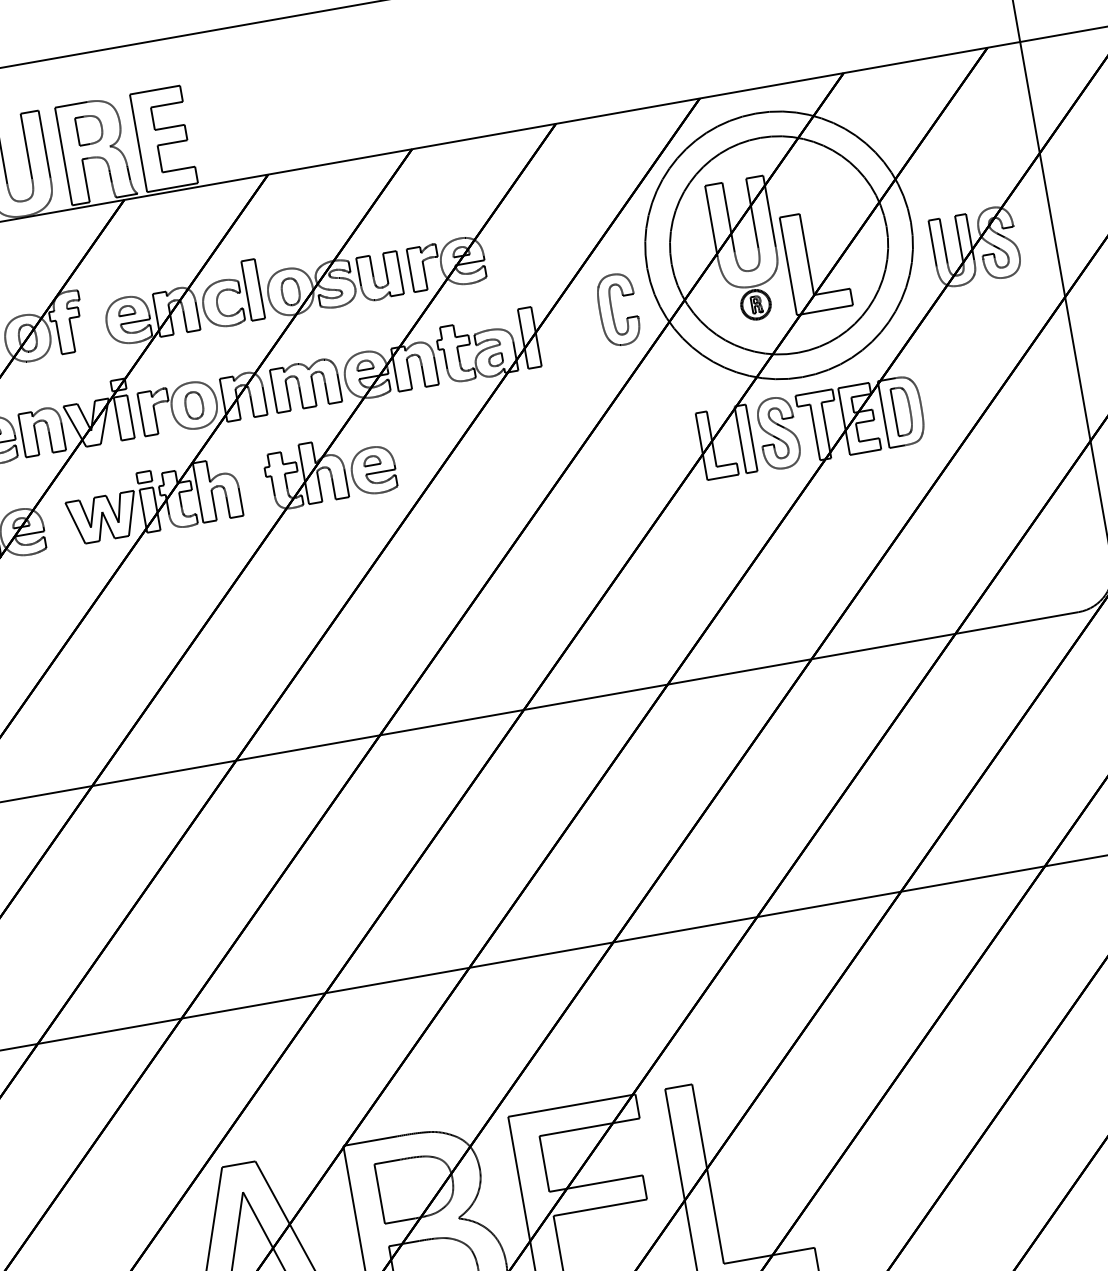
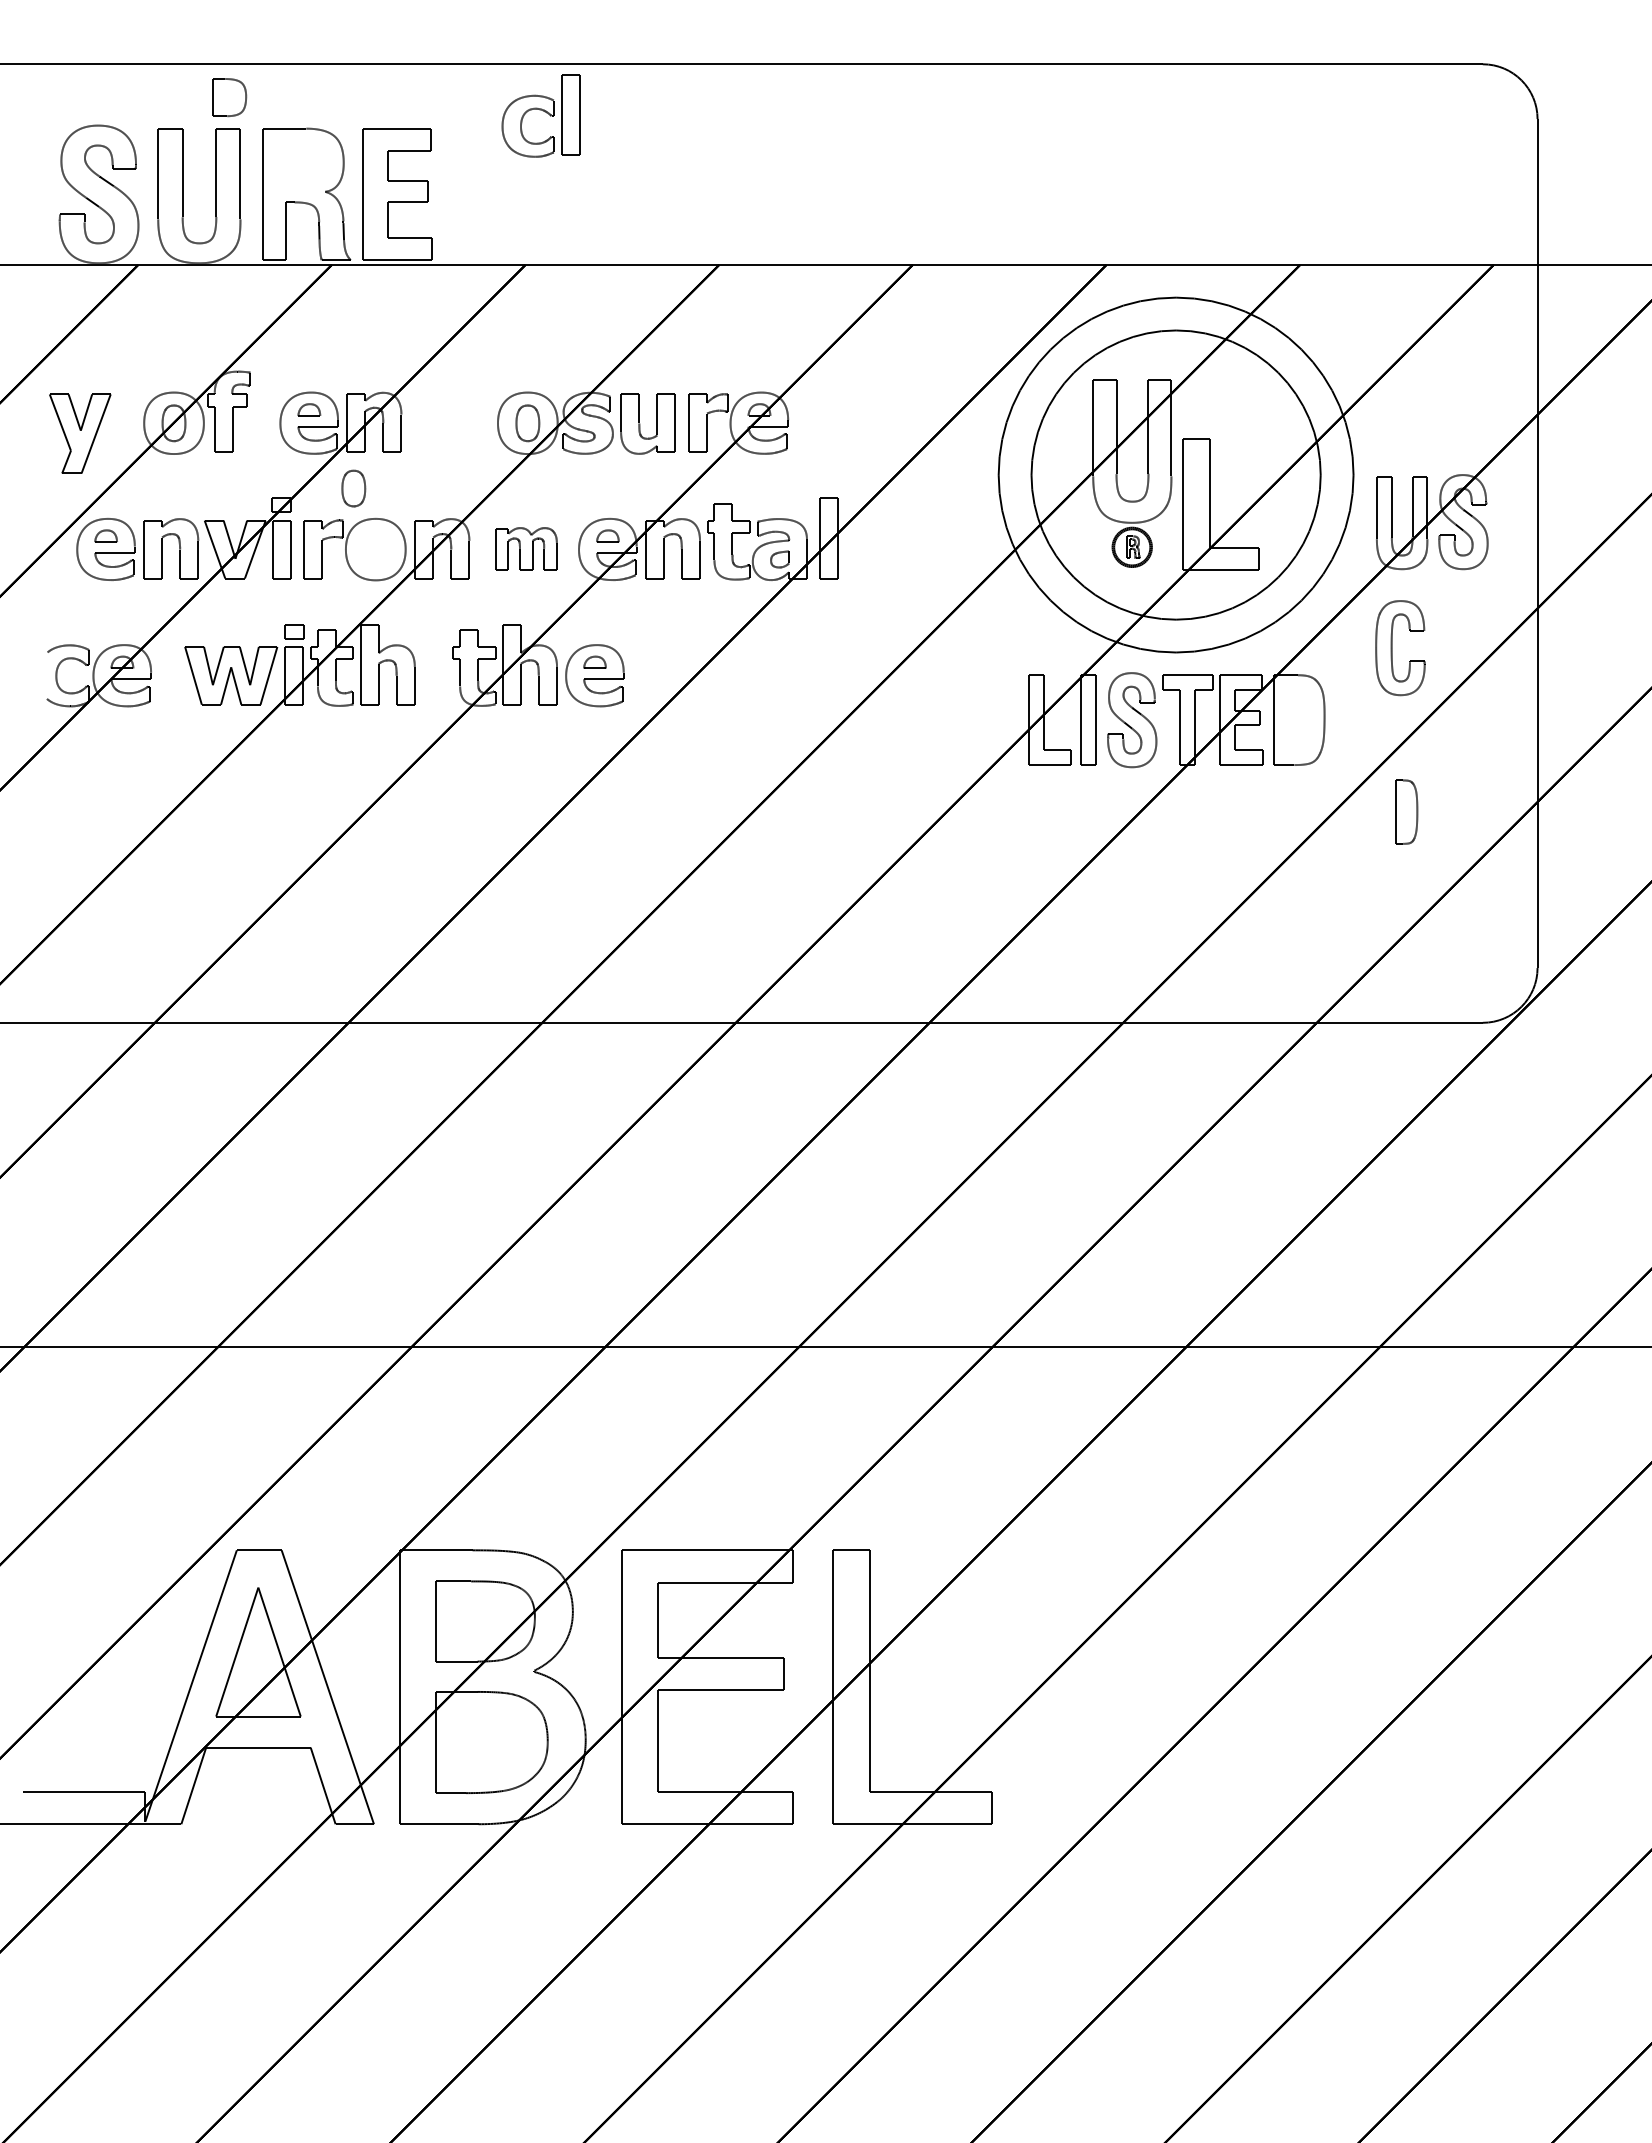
part: (89, 129) -> (229, 97), moved
part: (230, 294) -> (540, 115), moved
part: (612, 311) -> (1392, 648), moved
part: (306, 385) -> (526, 548), size x0.7
part: (194, 405) -> (353, 488), moved
part: (902, 410) -> (1406, 811), moved

